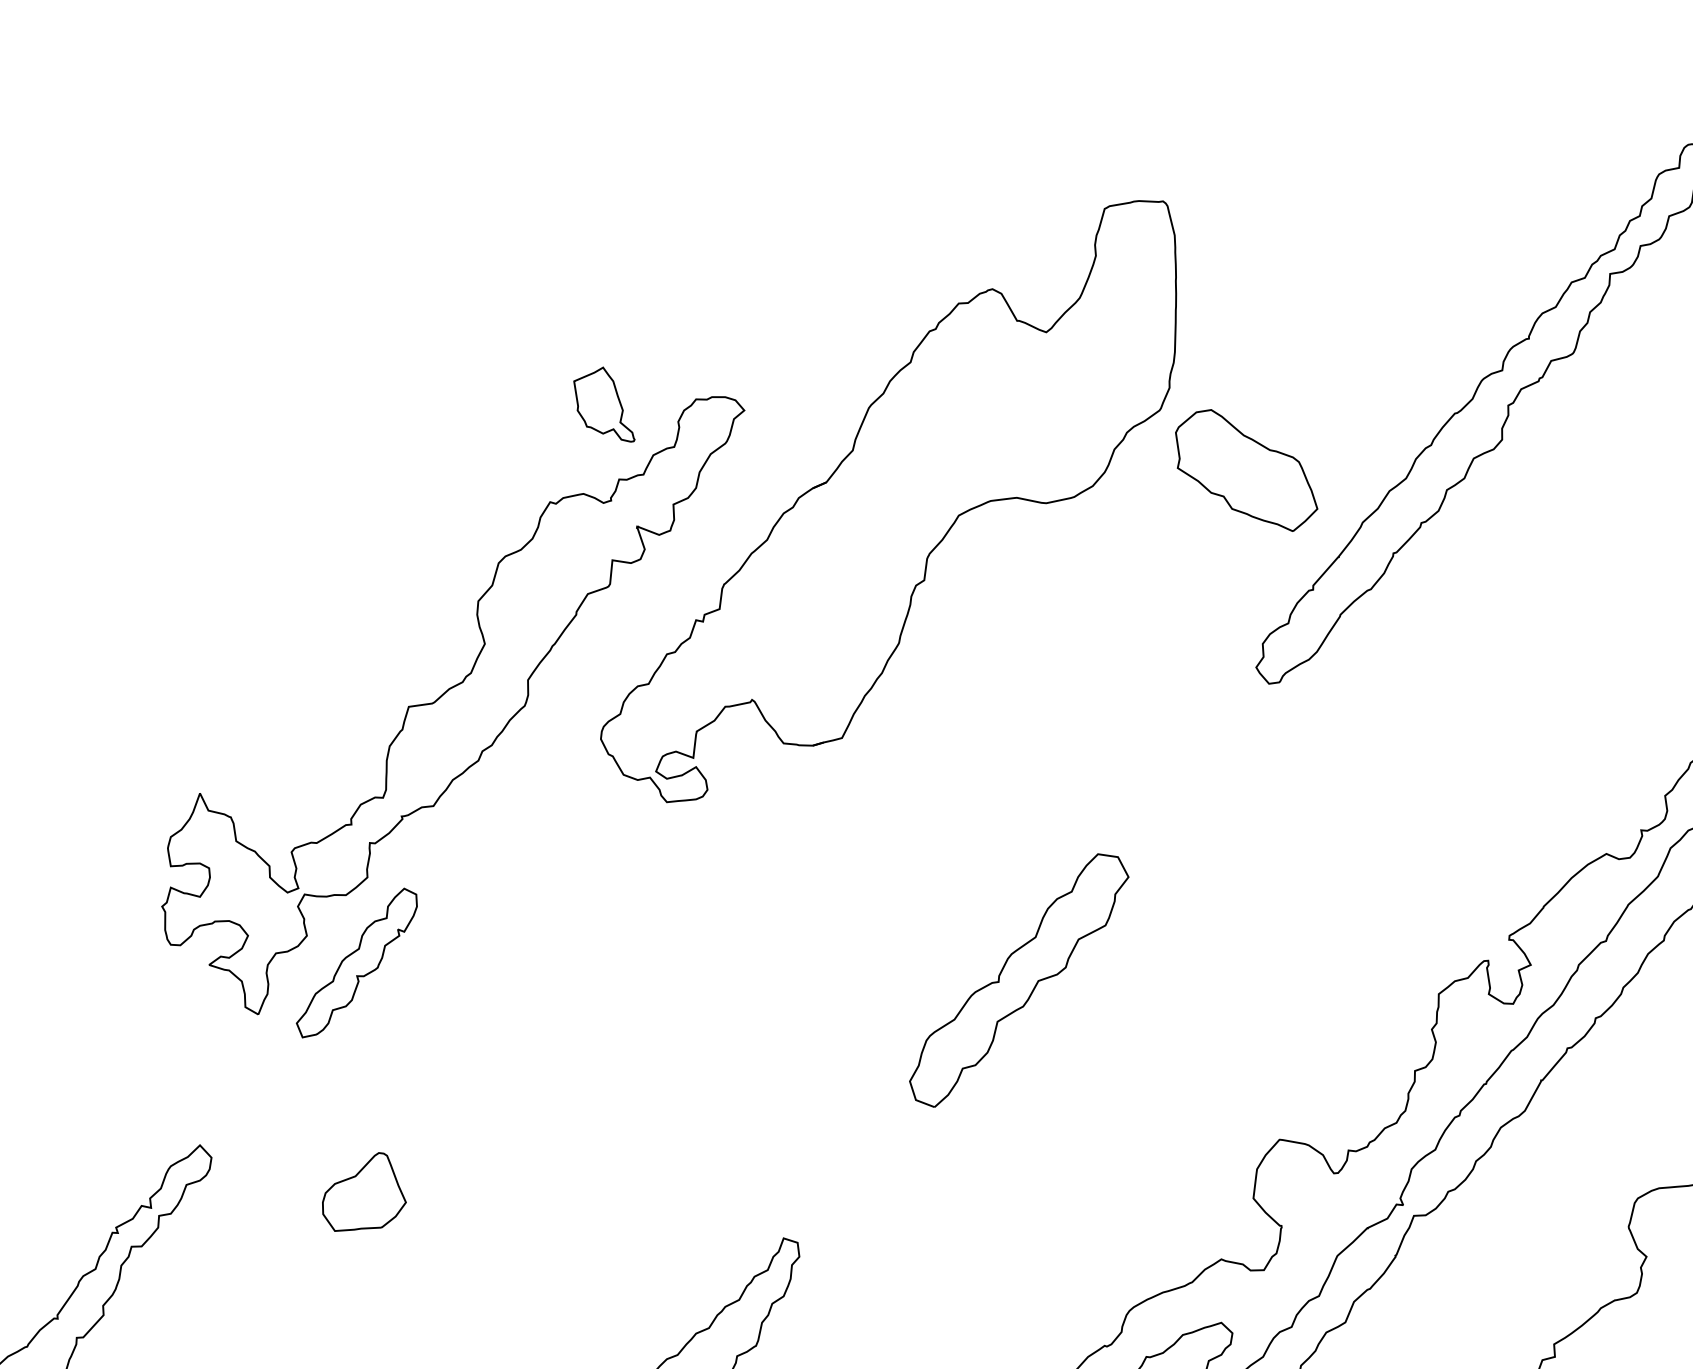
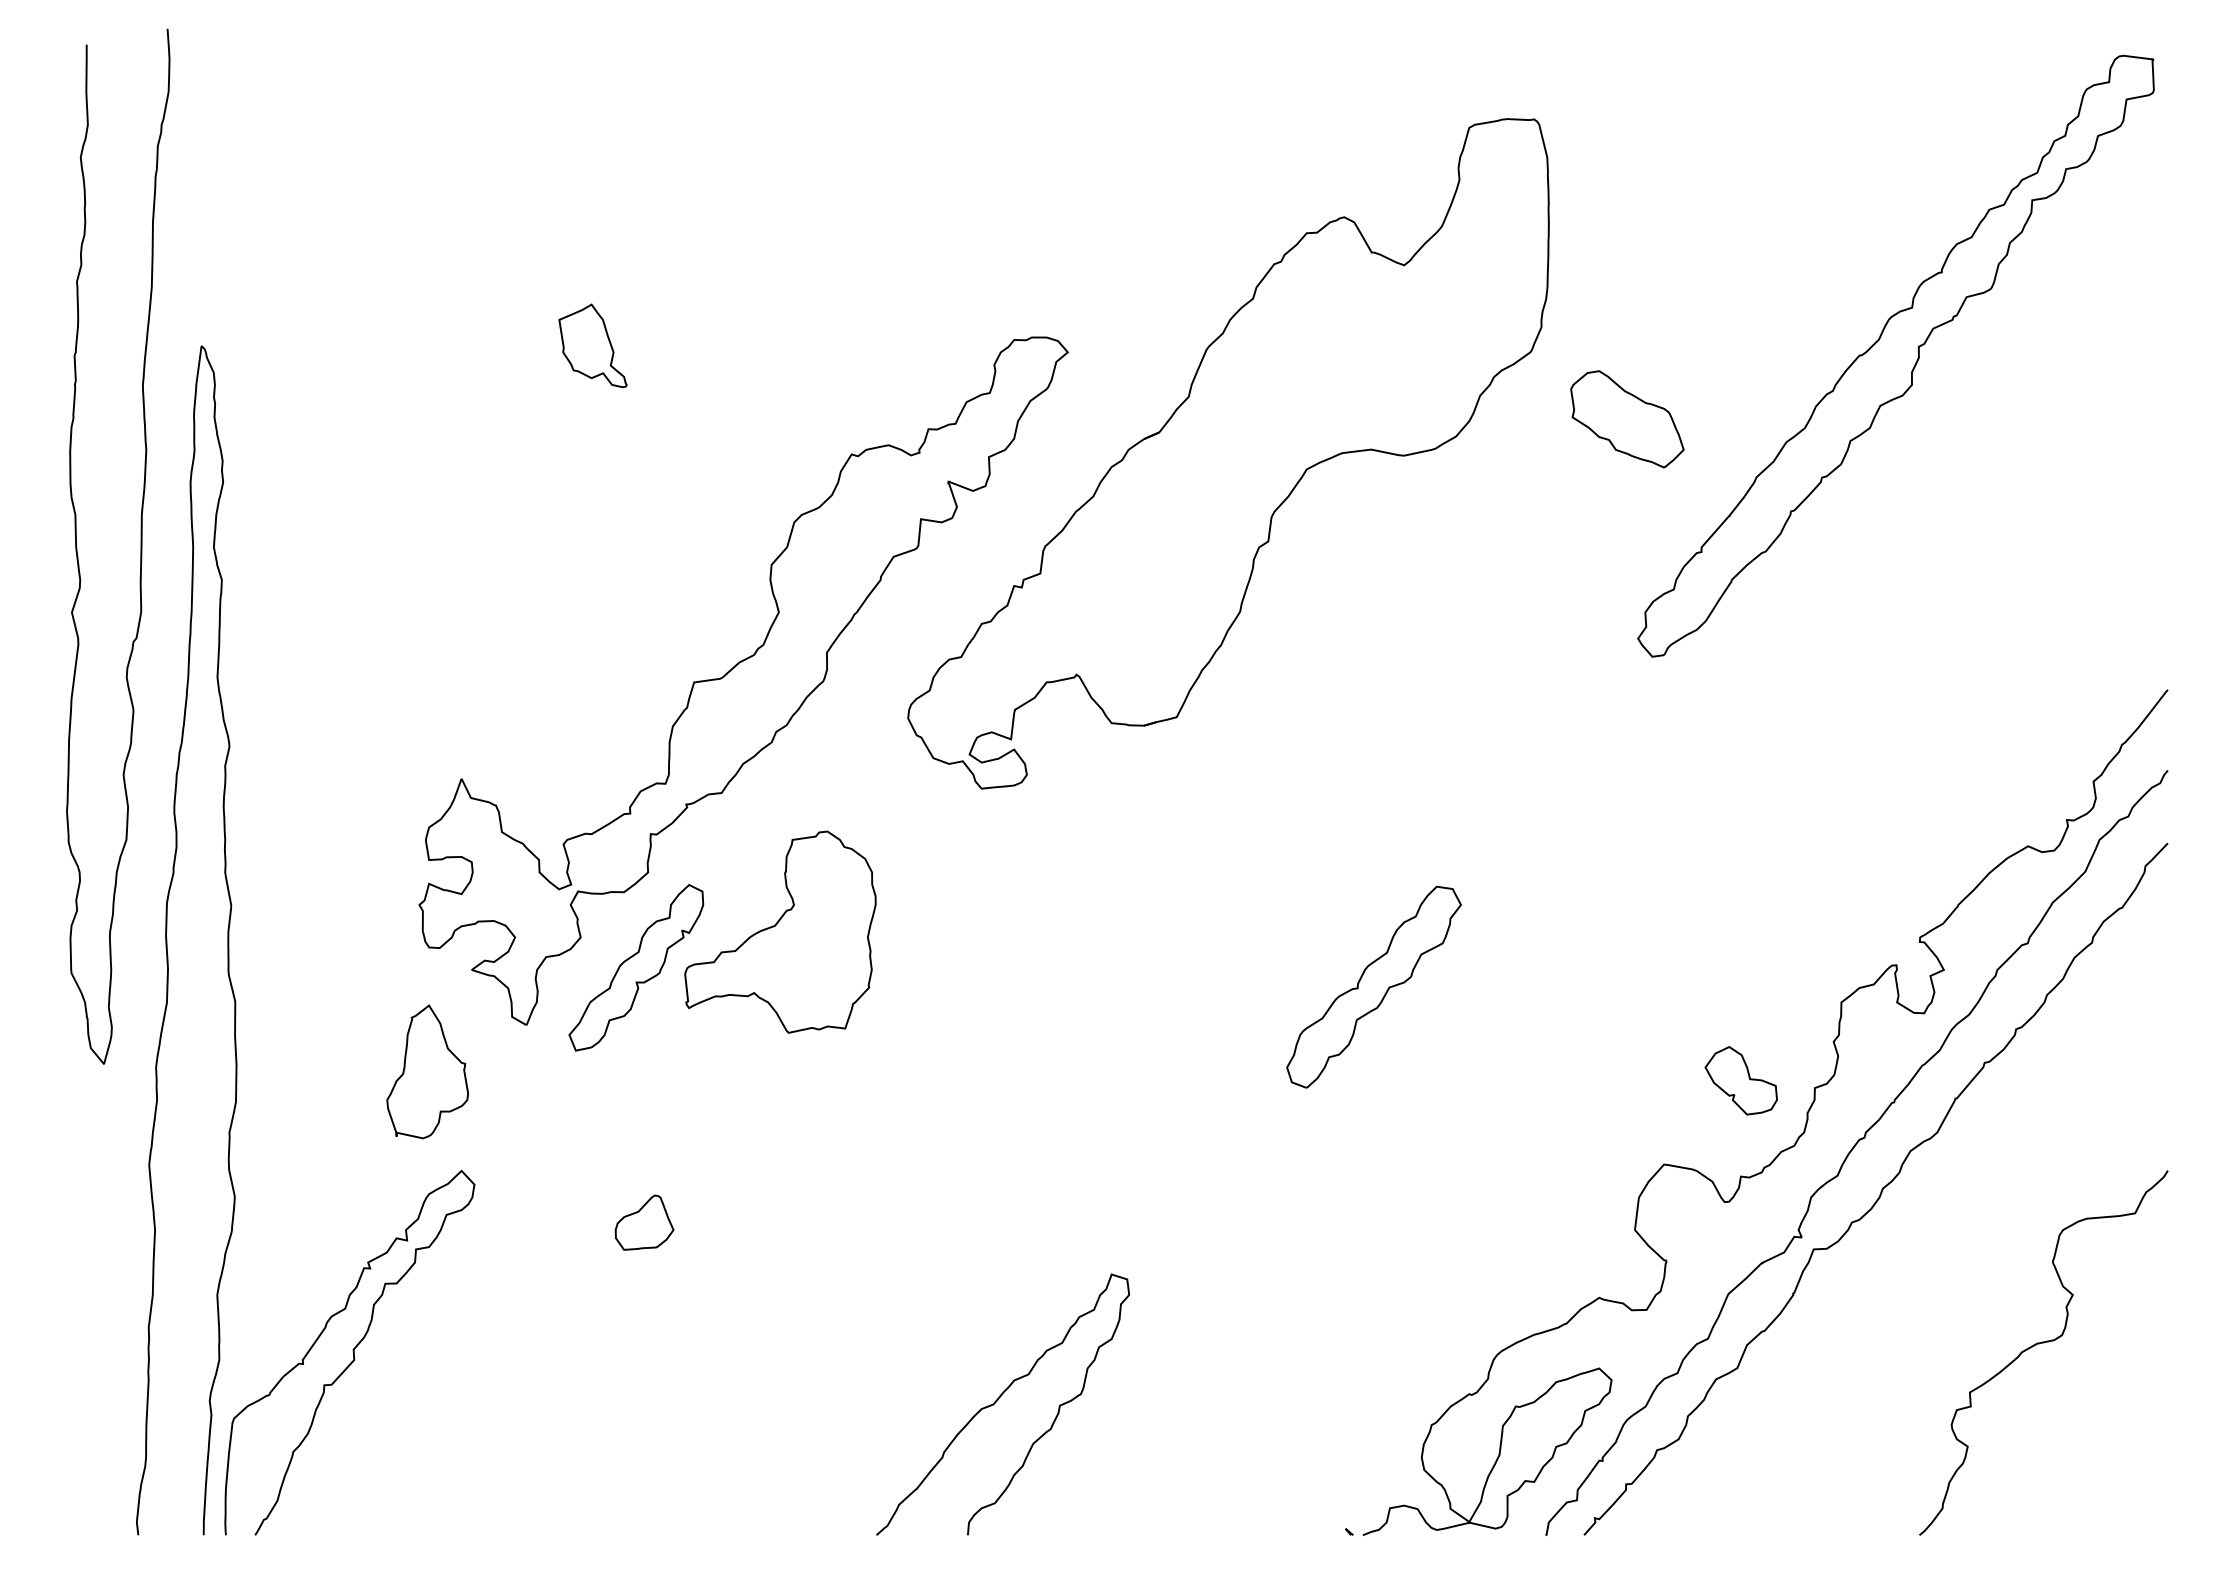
part: (603, 404) -> (592, 345), moved
part: (1246, 470) -> (1627, 419), size x0.71
part: (486, 930) -> (780, 931), added
part: (1018, 979) -> (1373, 986), size x0.71
part: (169, 1056) -> (427, 1071), added
part: (1348, 1064) -> (1740, 1080), added
part: (364, 1191) -> (644, 1222), size x0.62

